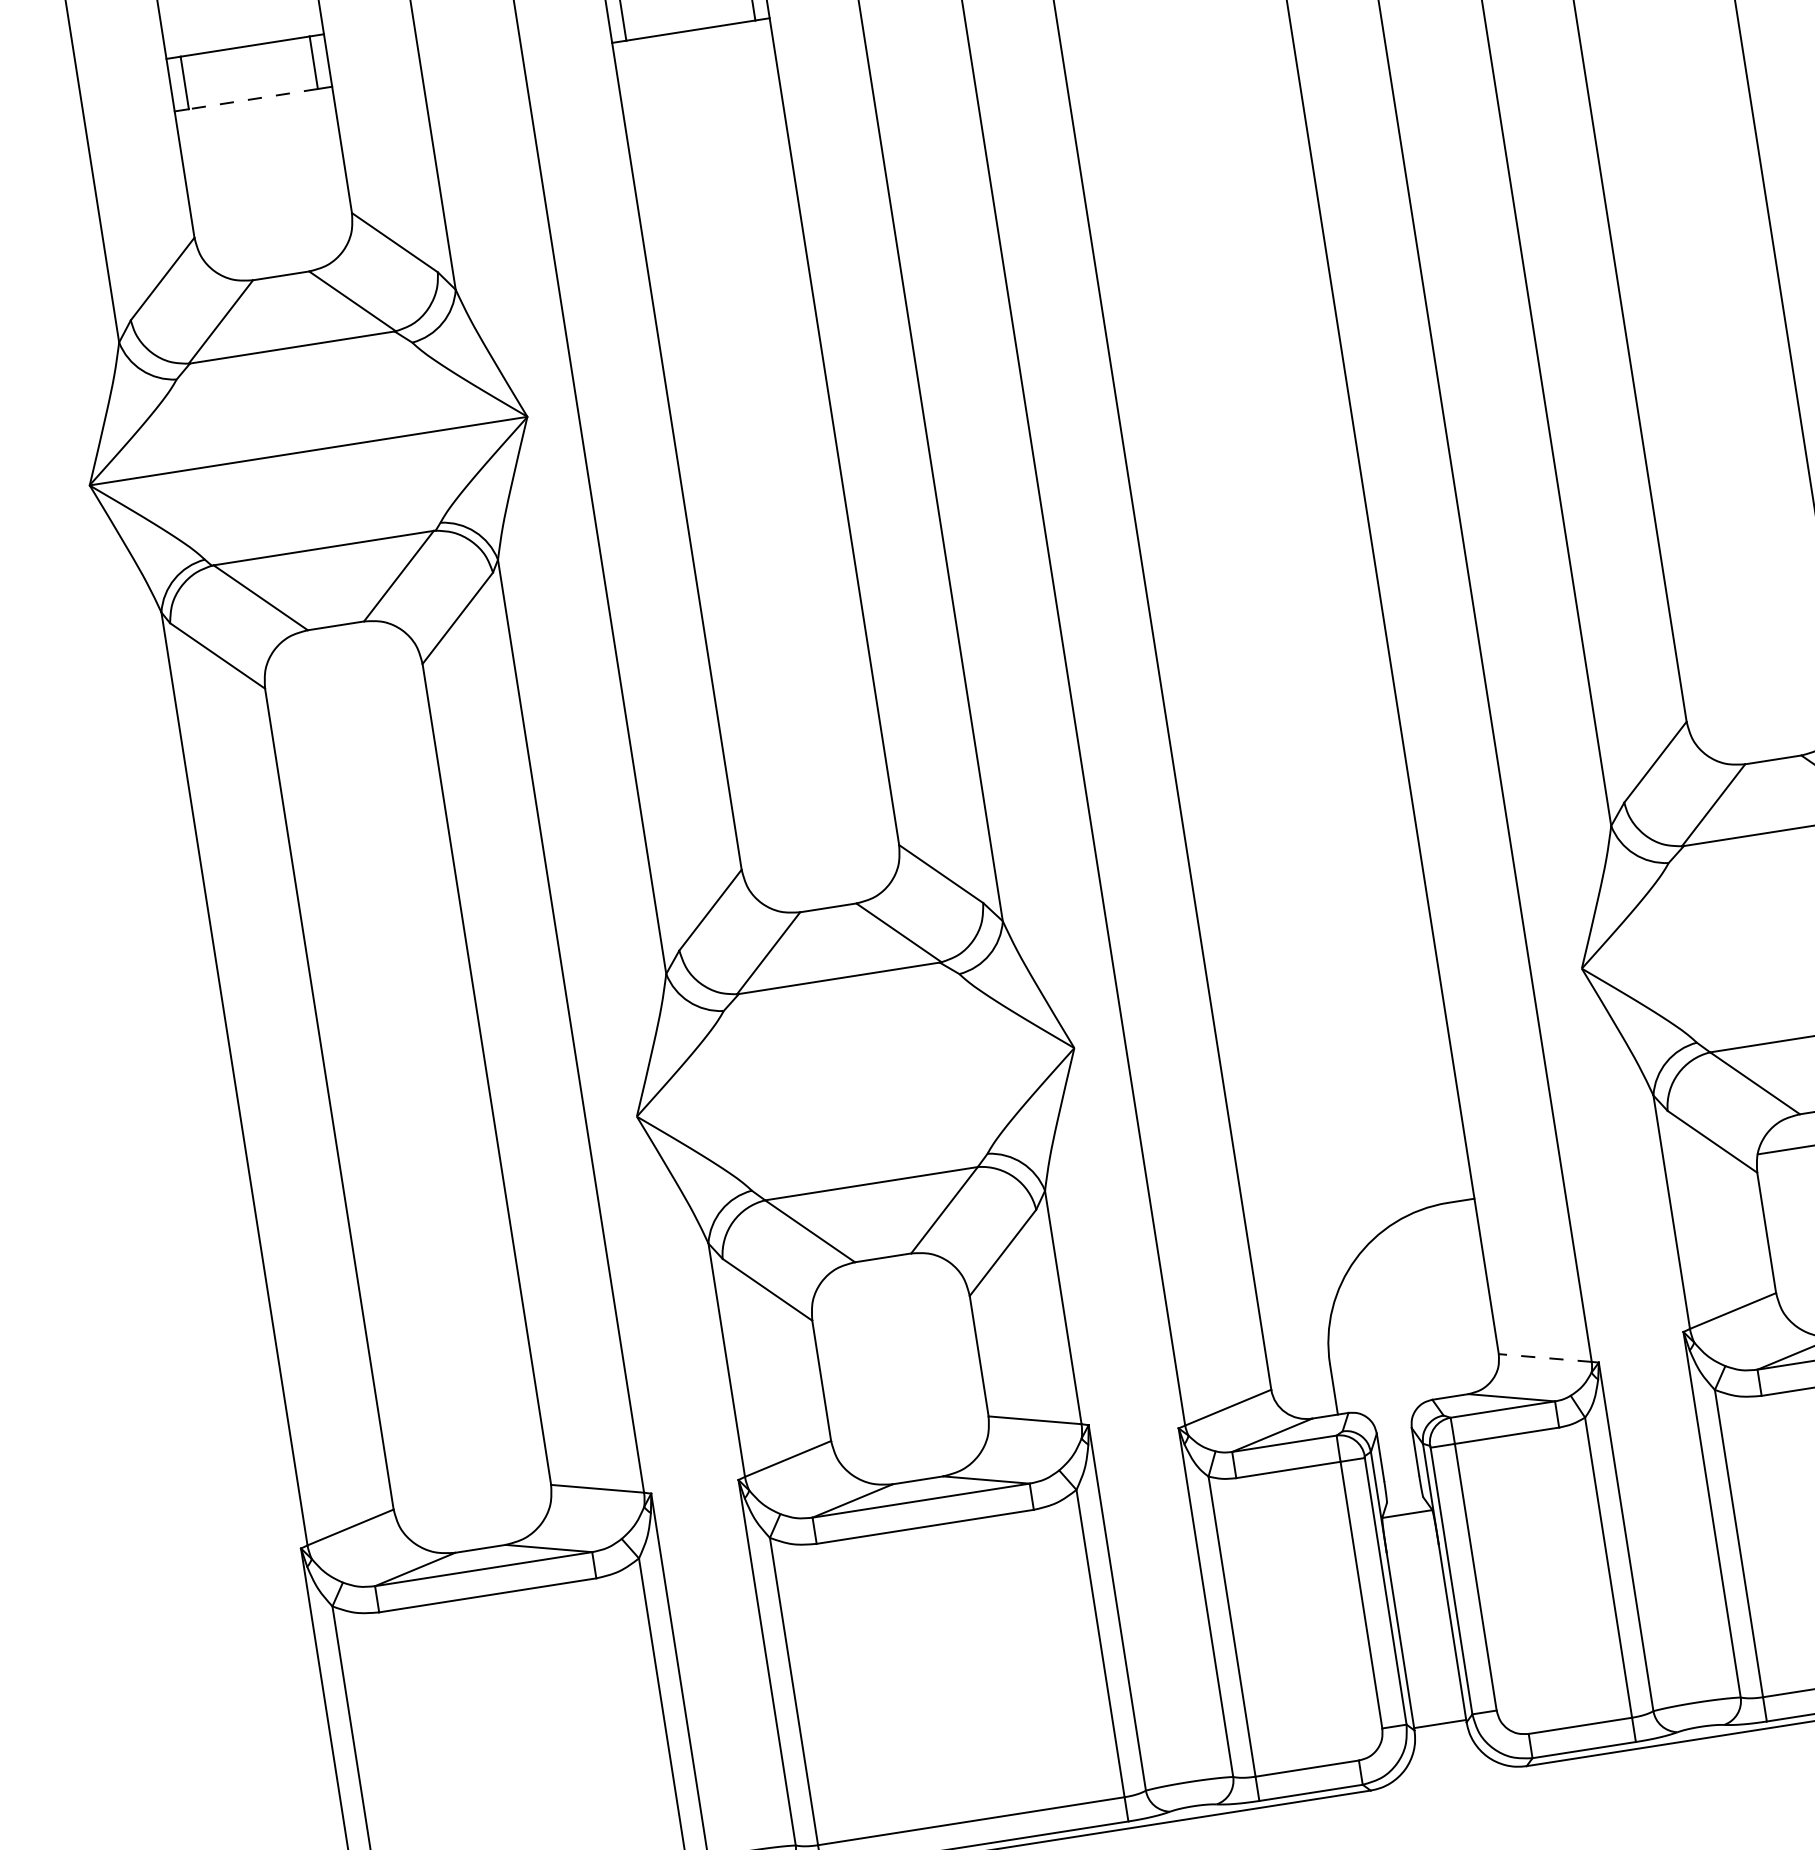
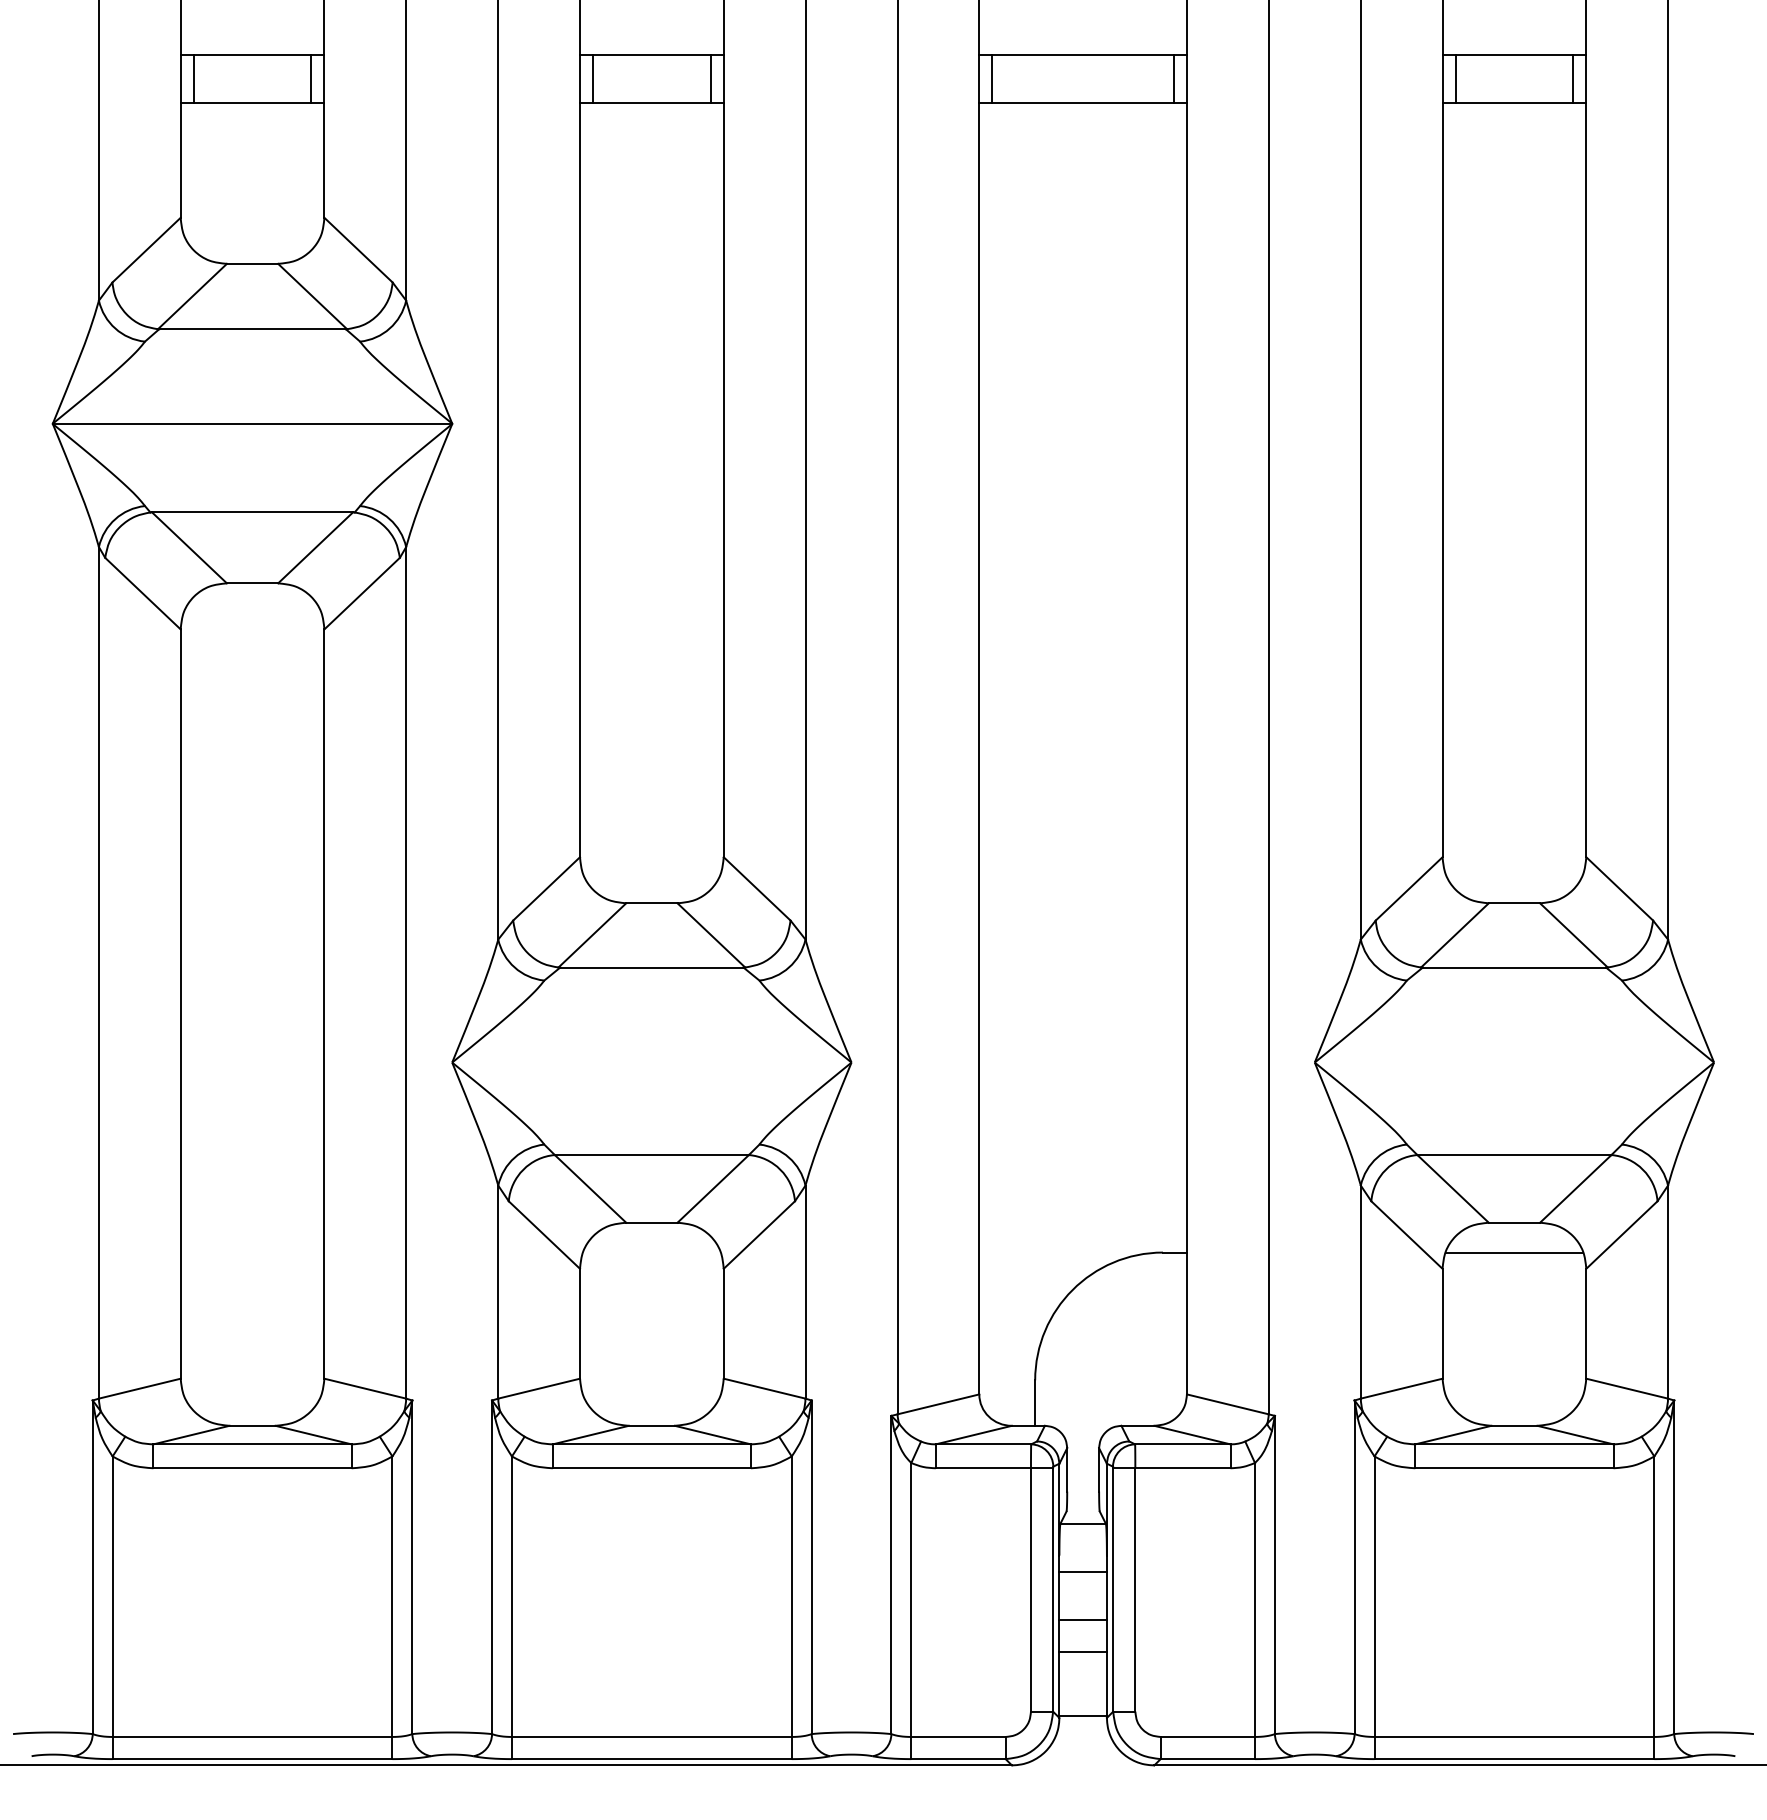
line: (253, 99) -> (252, 102), dashed -> solid
line: (1544, 1358) -> (1227, 1404), dashed -> solid
line: (1414, 1567) -> (1082, 1572), added
line: (1422, 1618) -> (1082, 1619), added
line: (1428, 1653) -> (1082, 1651), added

